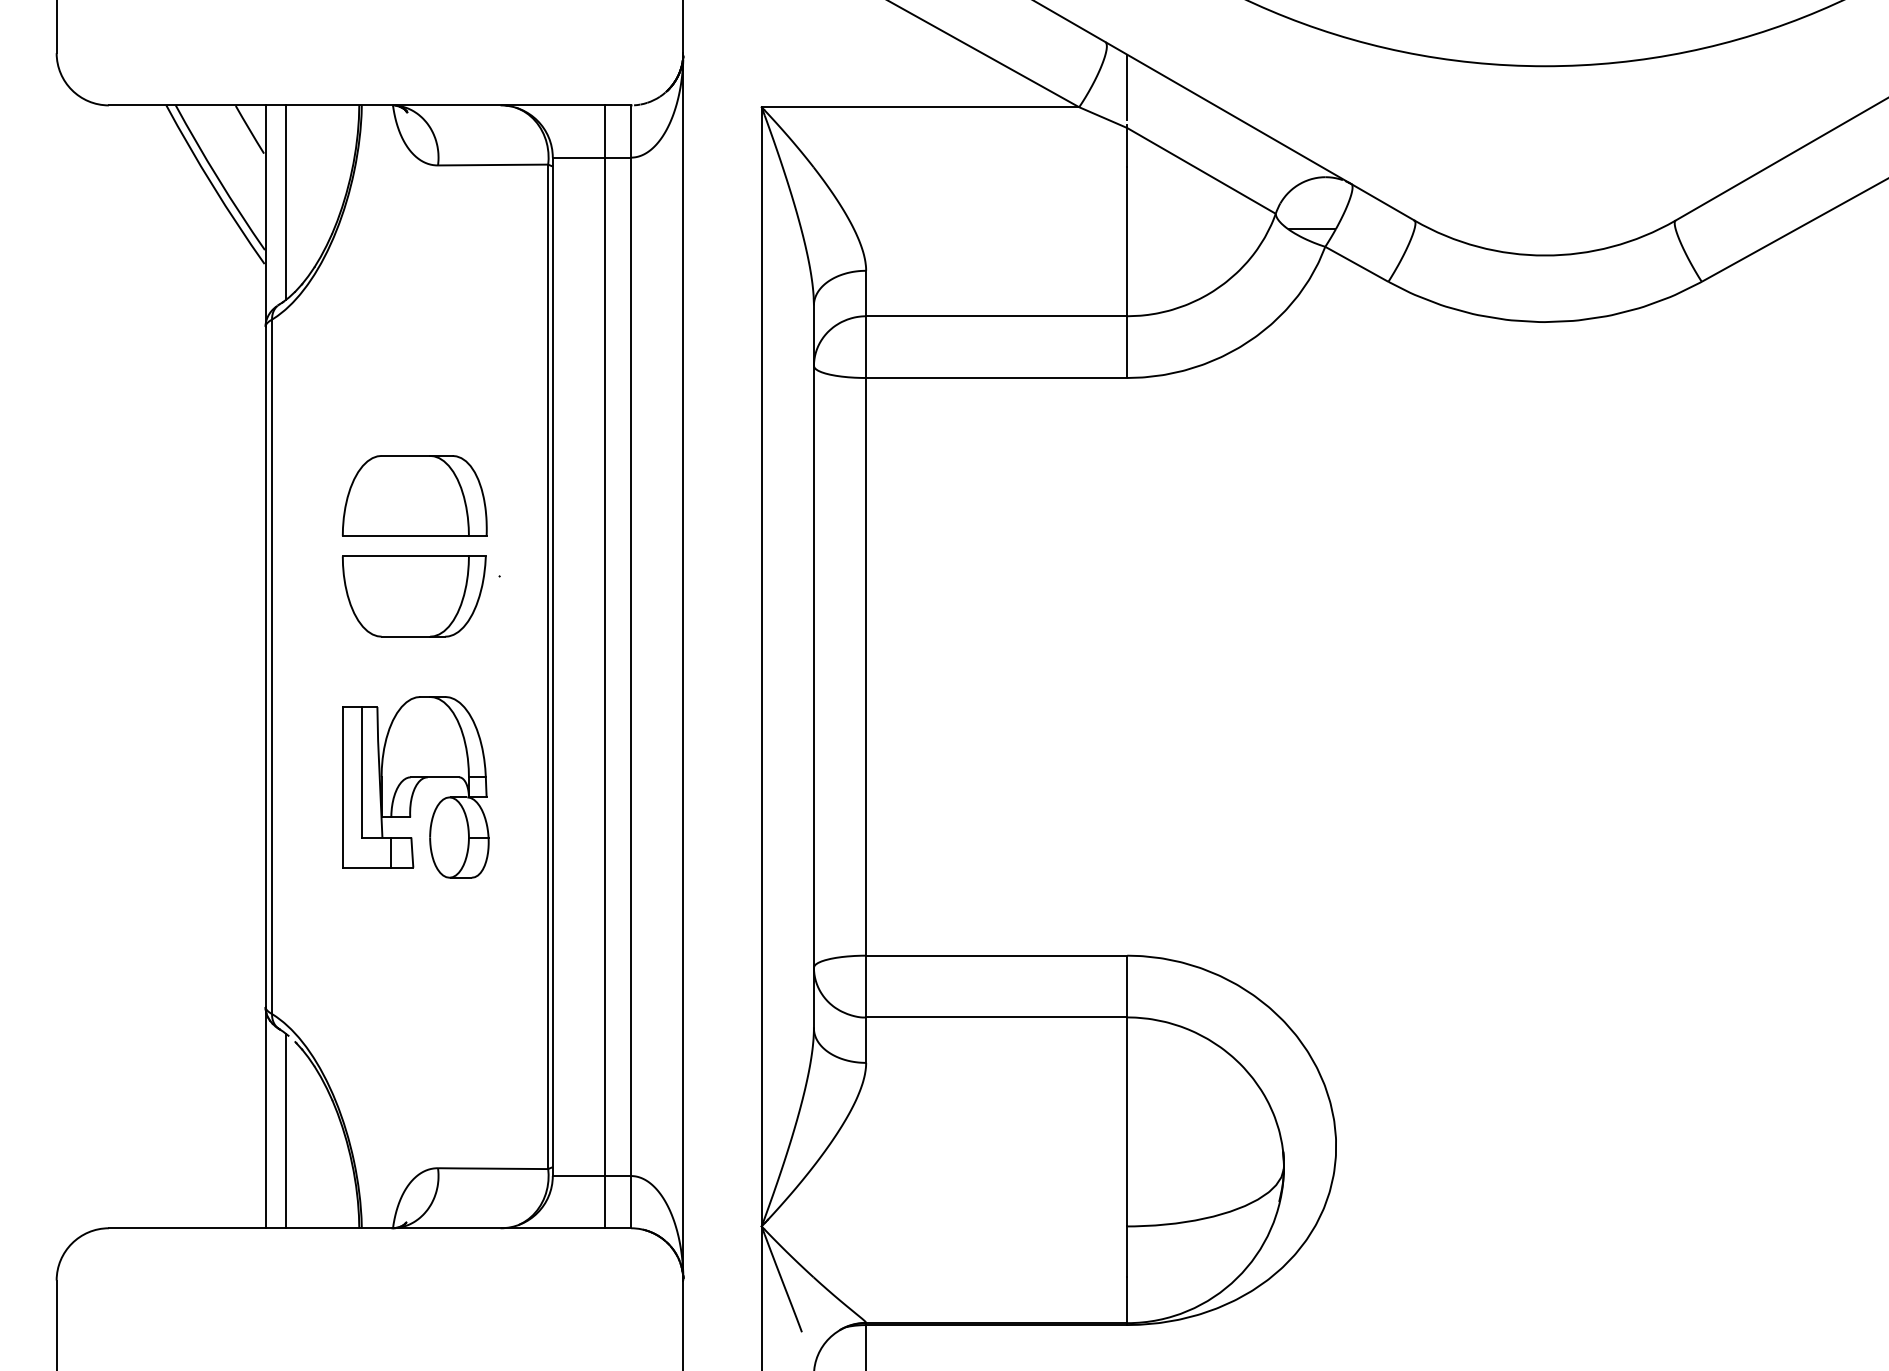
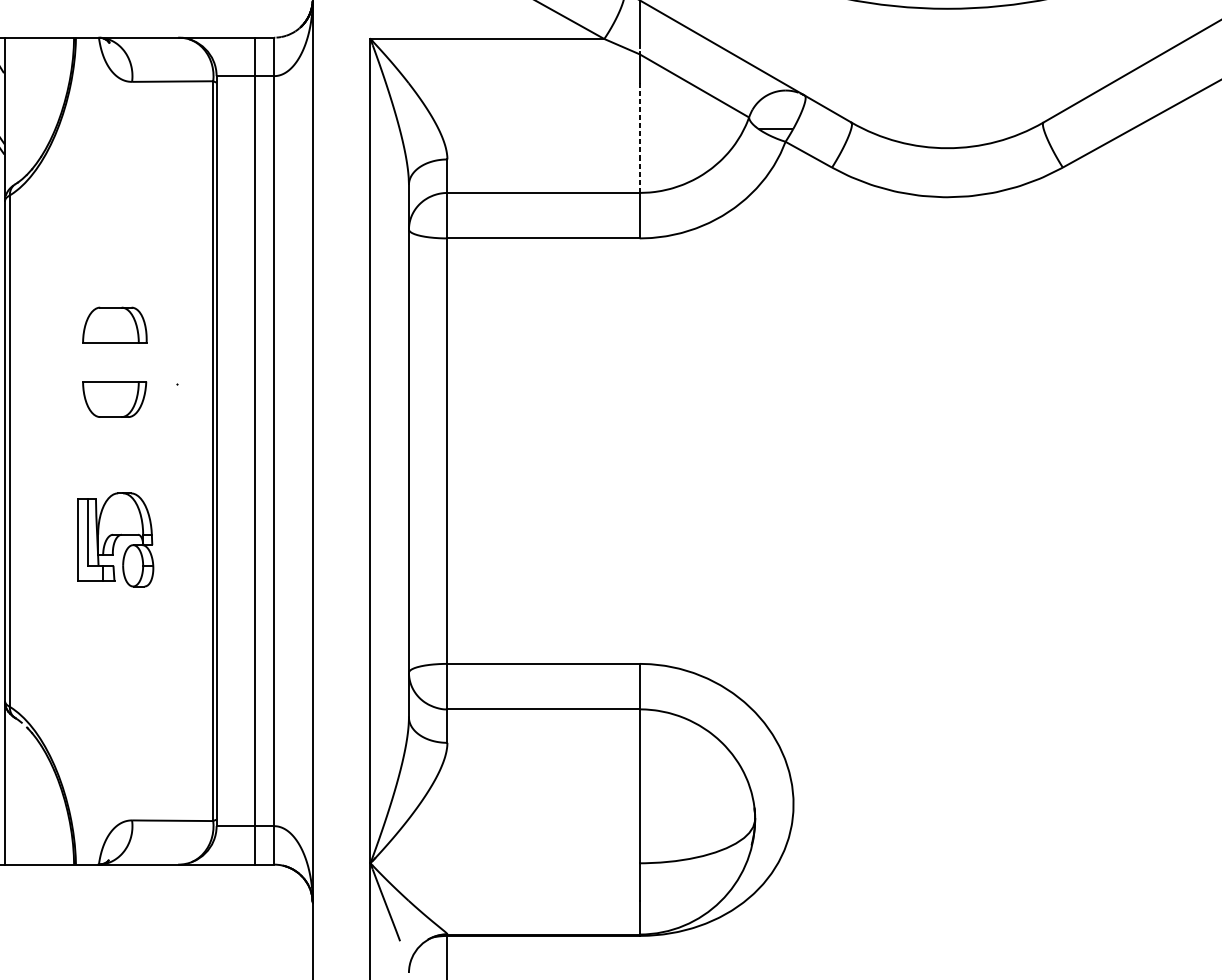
line: (286, 202) -> (20, 109), removed
line: (1127, 241) -> (639, 137), solid -> dashed
part: (414, 495) -> (114, 324), size x0.6
part: (414, 596) -> (114, 399), size x0.6
part: (415, 787) -> (115, 540), size x0.7
line: (286, 1131) -> (20, 793), removed

